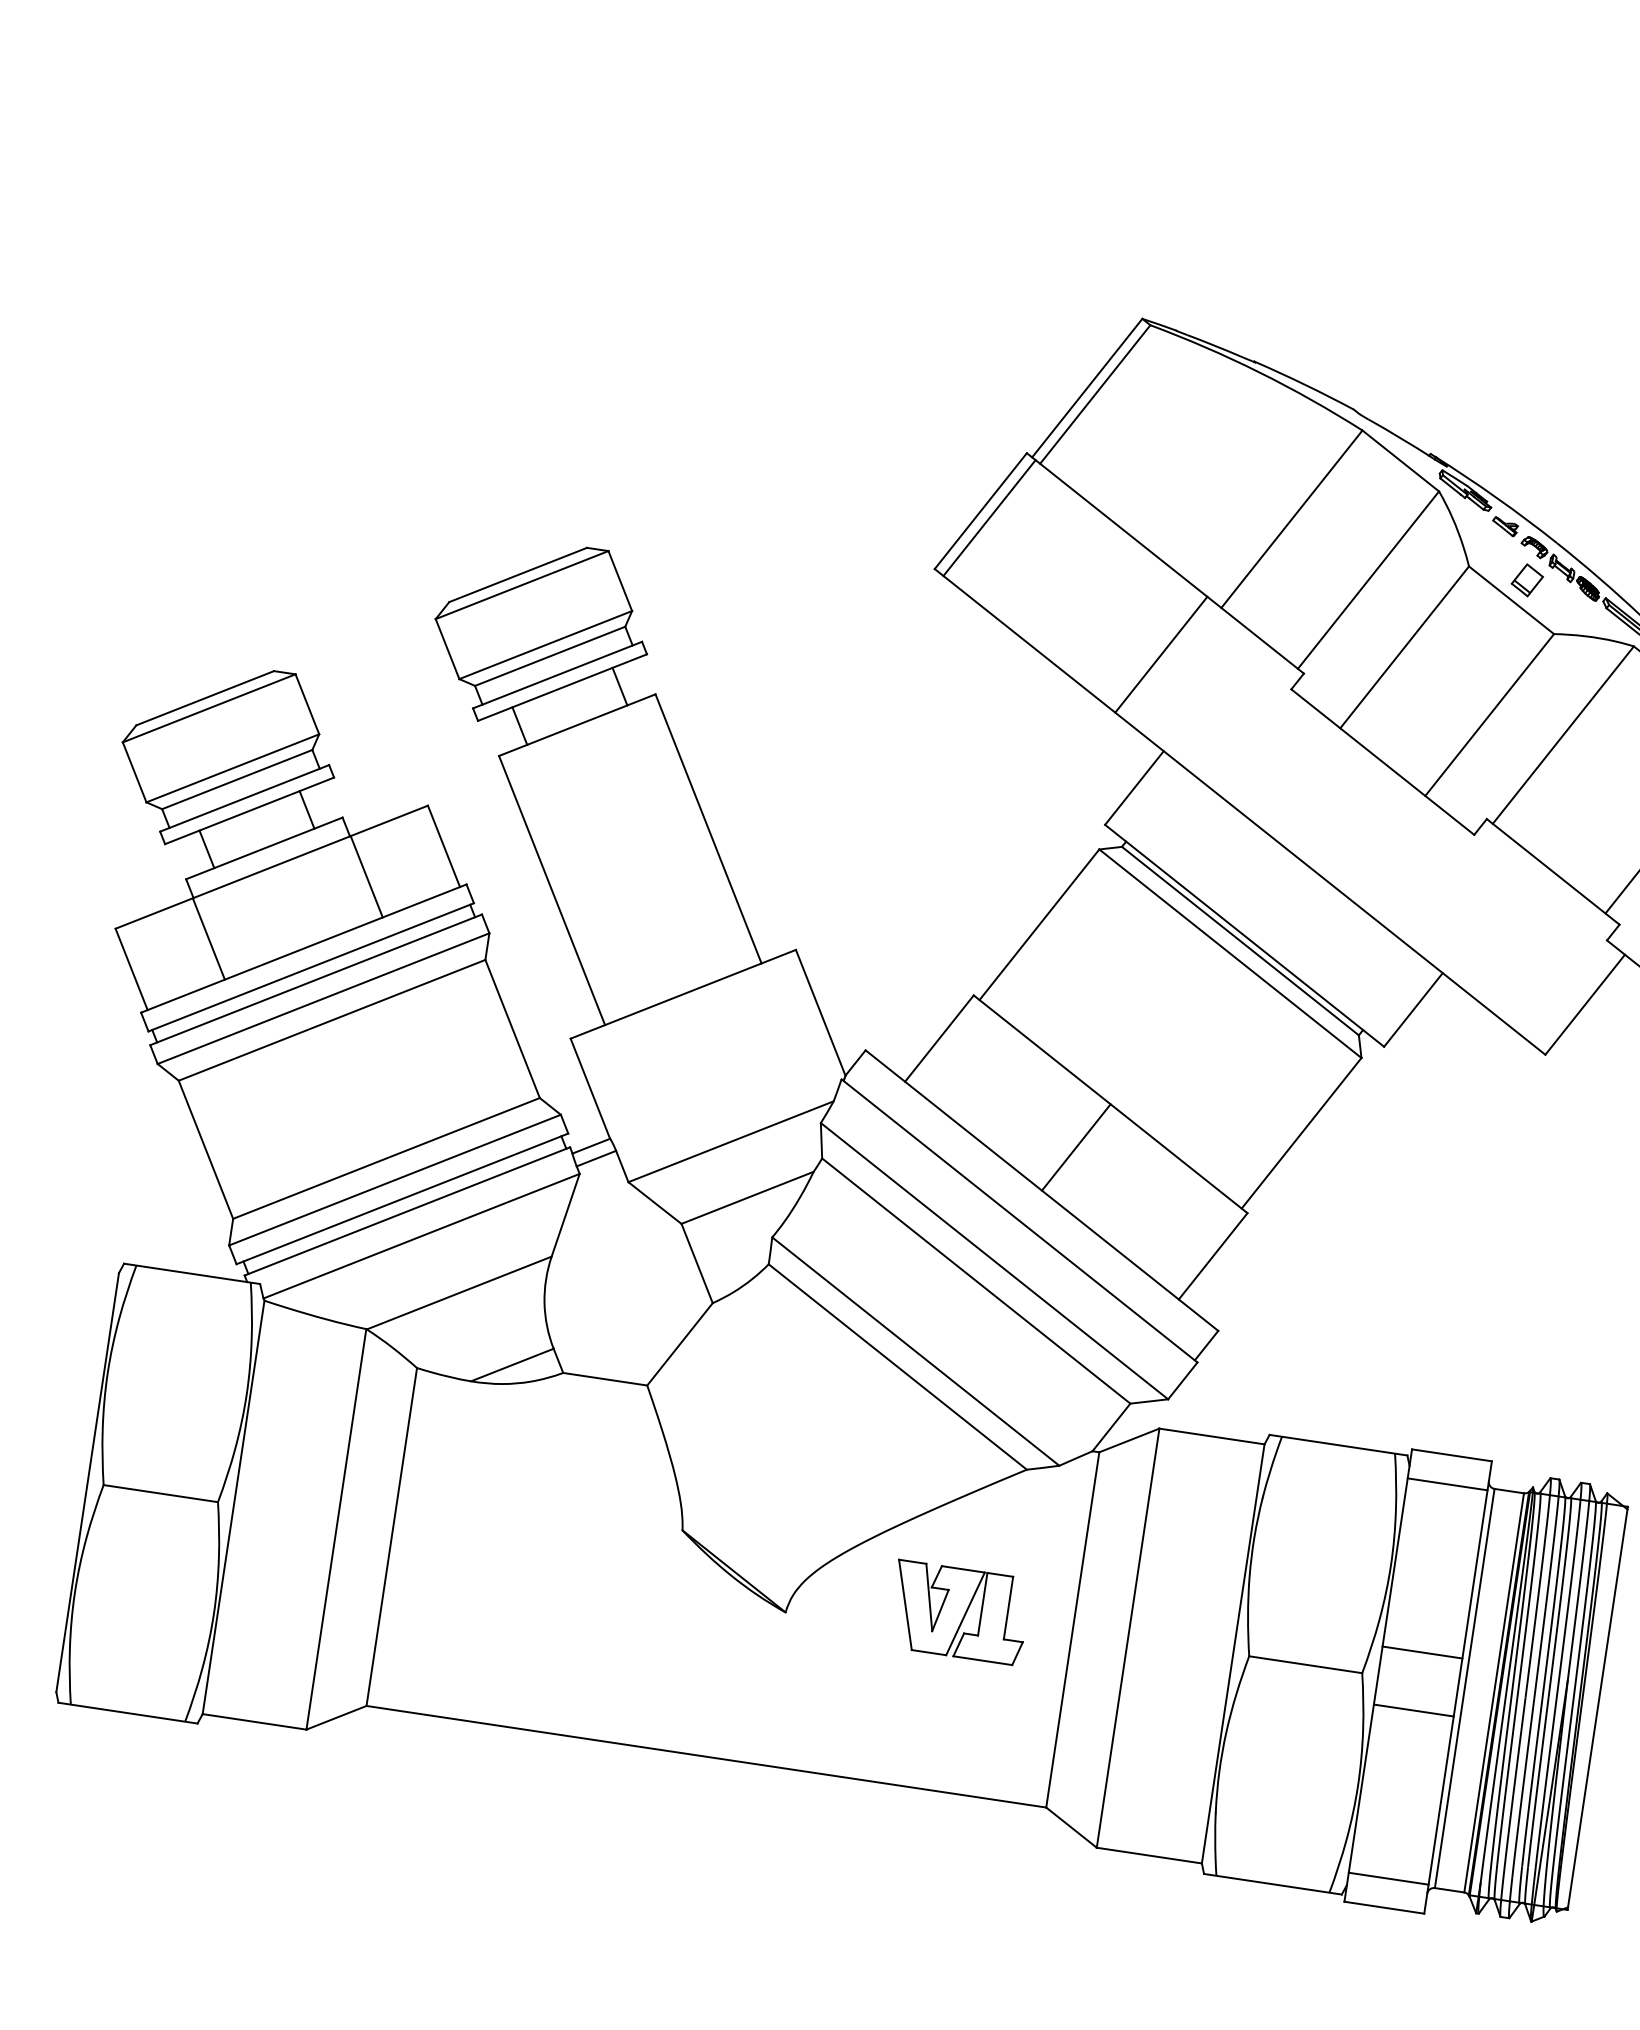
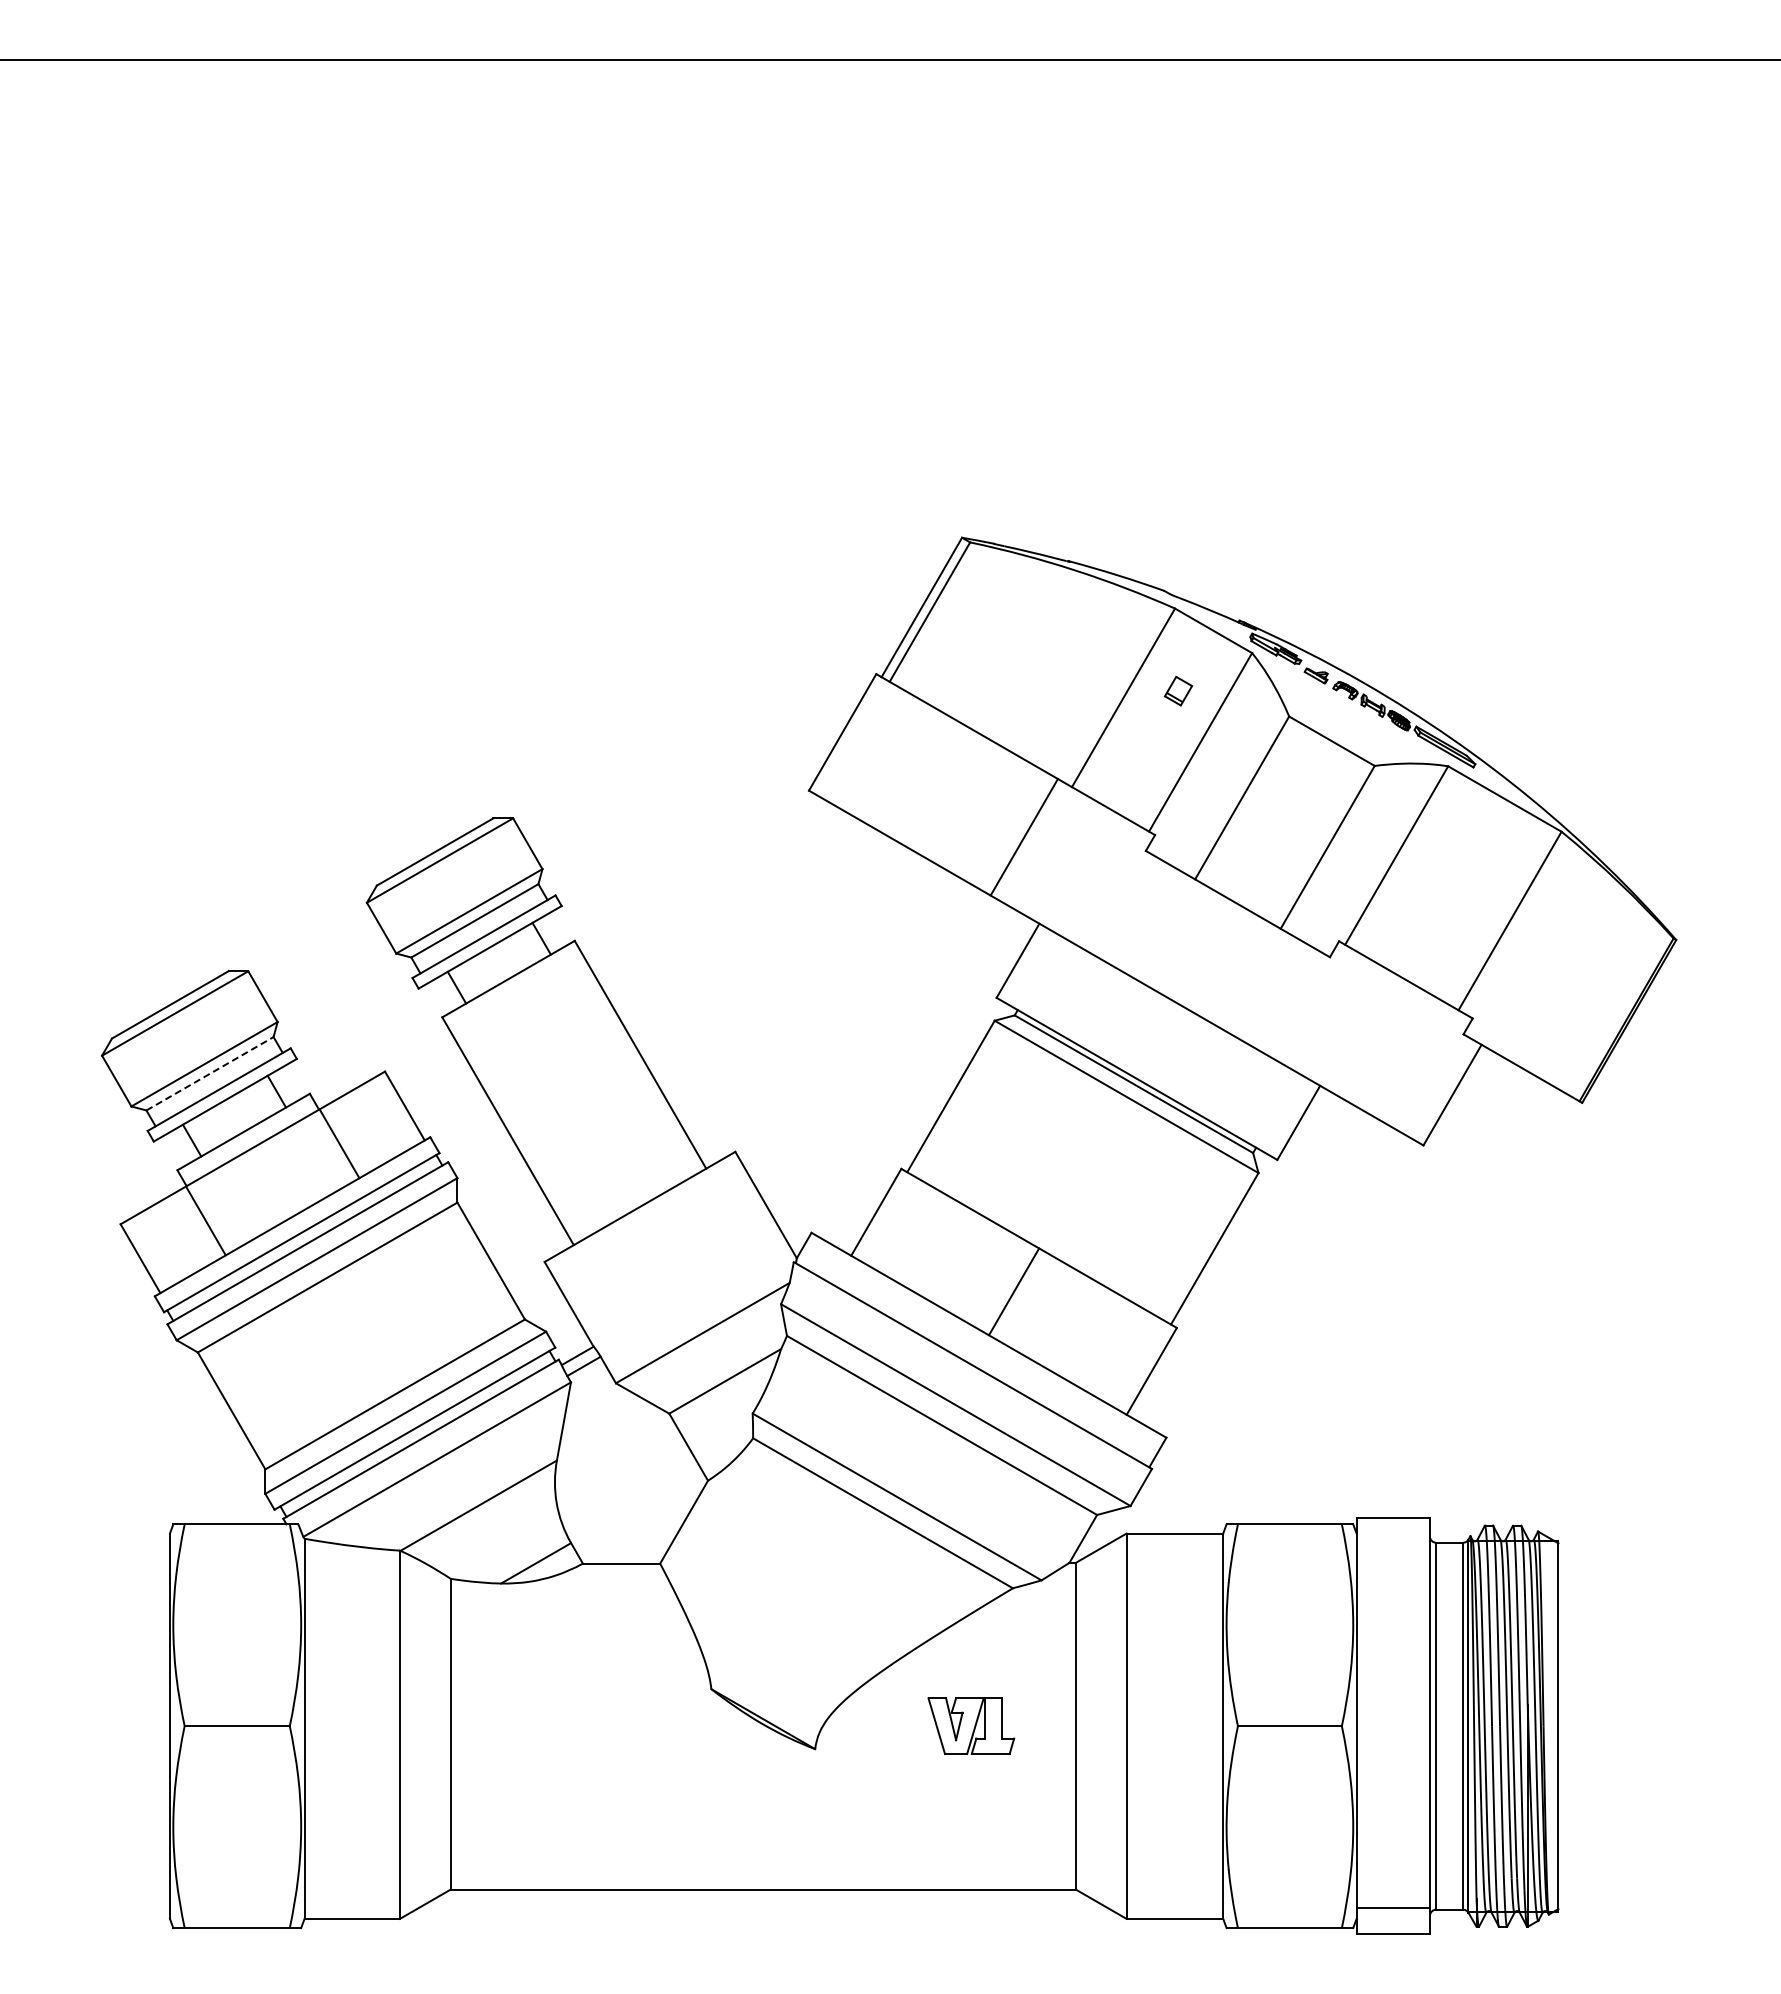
line: (989, 518) -> (851, 737), removed
part: (1527, 580) -> (1178, 691), moved
line: (237, 779) -> (210, 1073), solid -> dashed
line: (1447, 1483) -> (1393, 1544), removed
part: (959, 1612) -> (971, 1725), size x0.7
line: (1422, 1652) -> (1393, 1699), removed
line: (1414, 1710) -> (1393, 1752), removed

